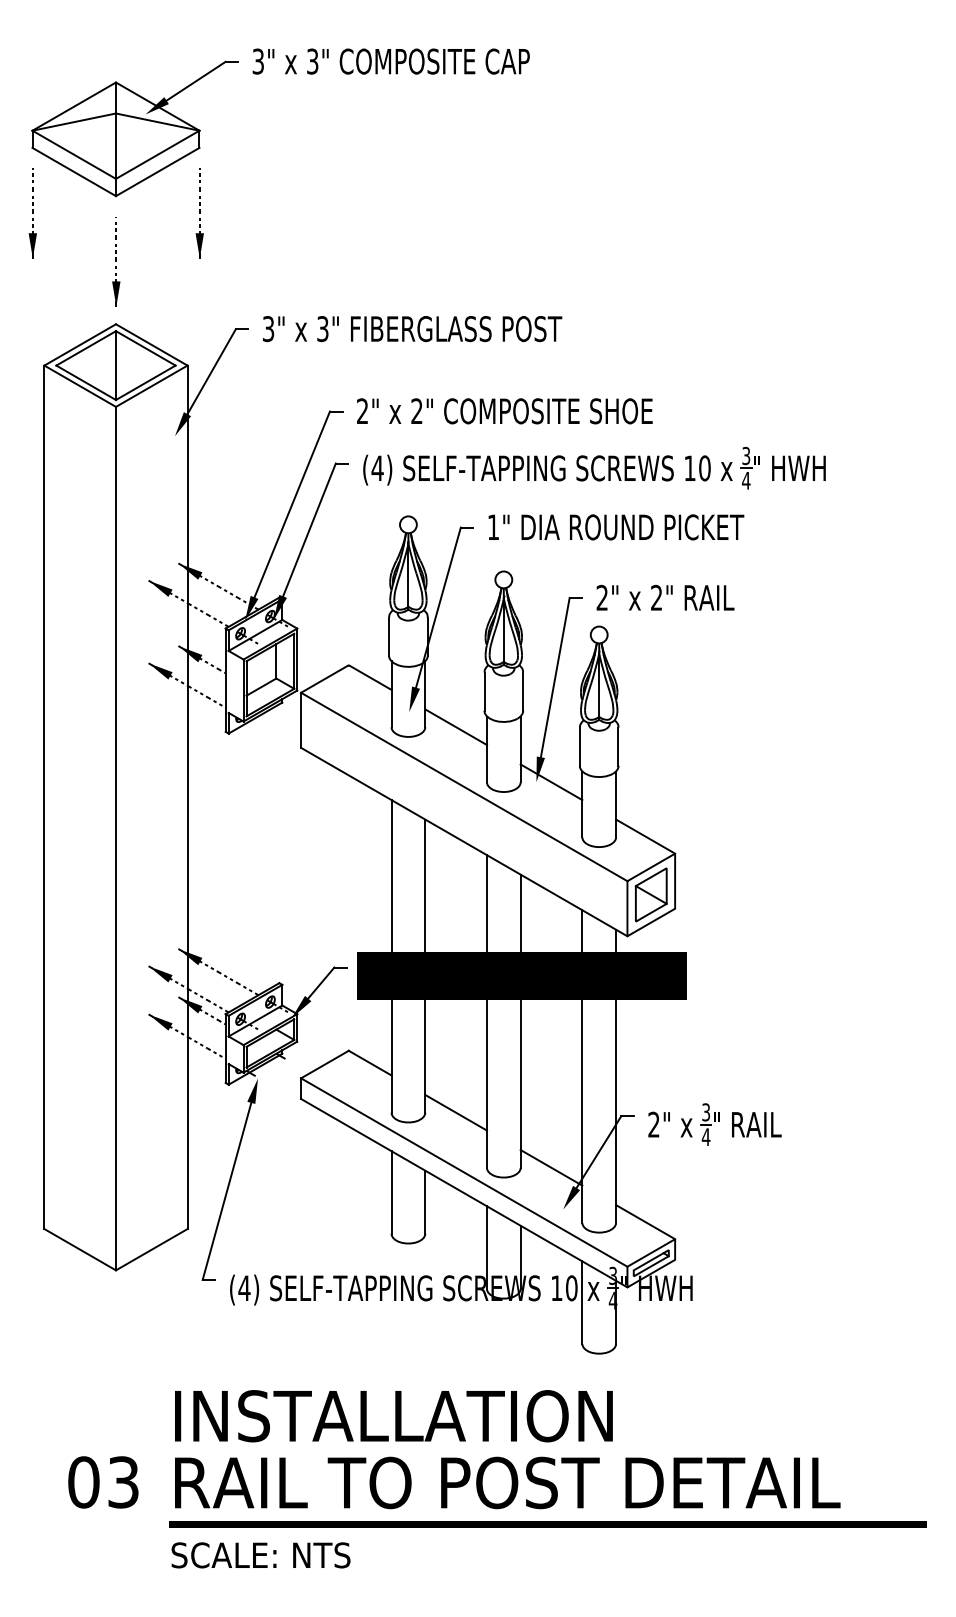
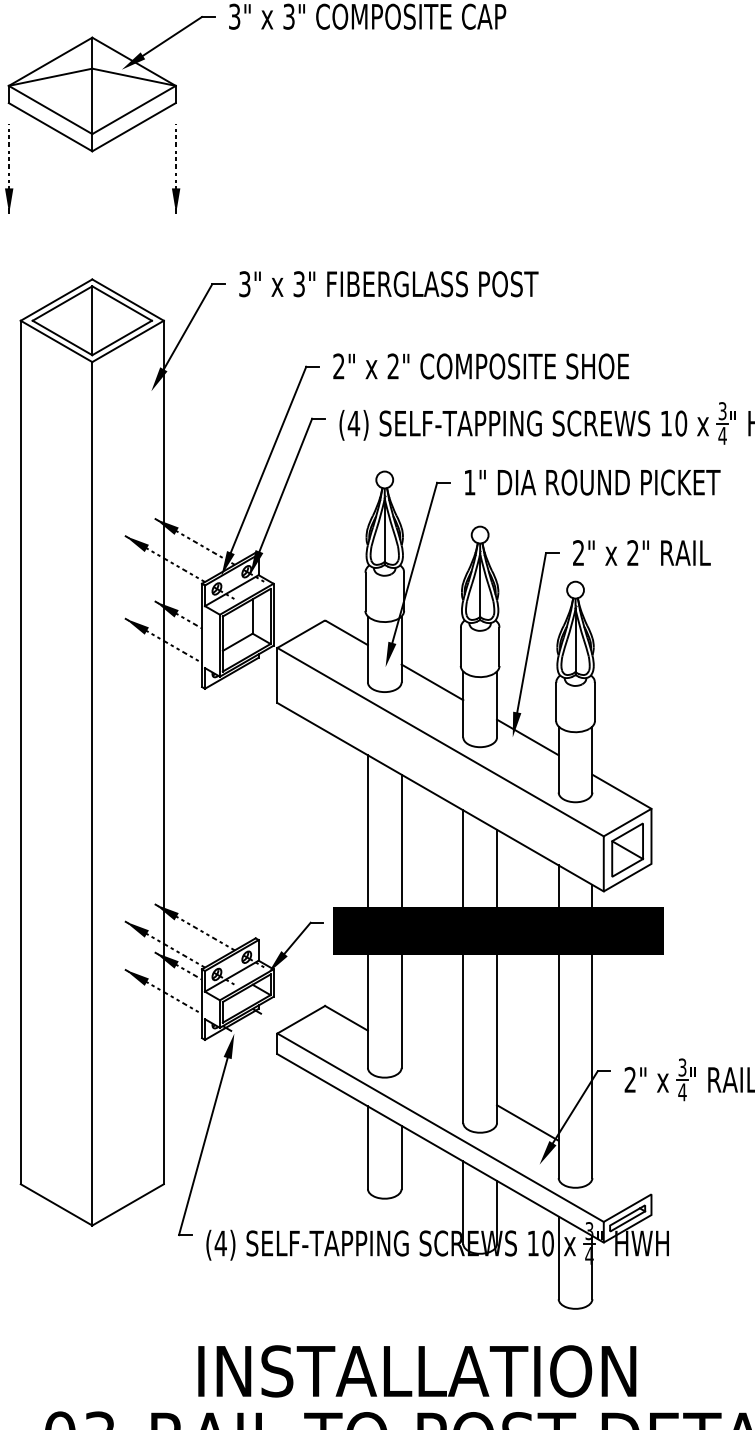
part: (116, 261) -> (92, 216), removed
line: (455, 1112) -> (431, 1067), removed
line: (645, 1222) -> (621, 1177), removed
text: (393, 1416) -> (416, 1371), moved

